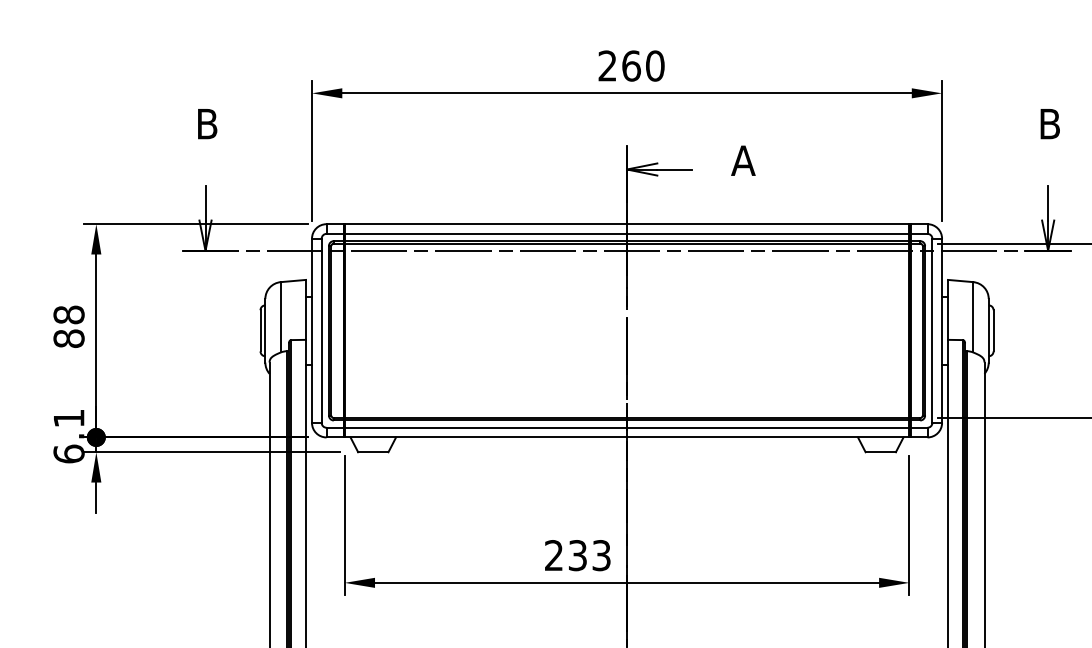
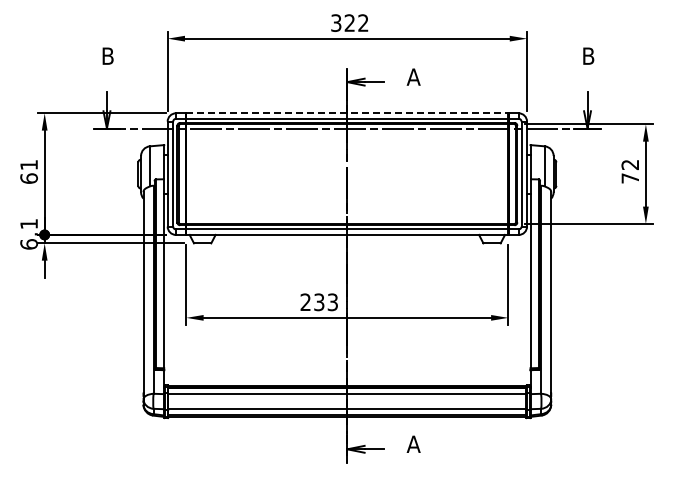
text: (630, 64) -> (349, 22), 260 -> 322
line: (627, 224) -> (347, 113), solid -> dashed
text: (67, 326) -> (28, 171), 88 -> 61

